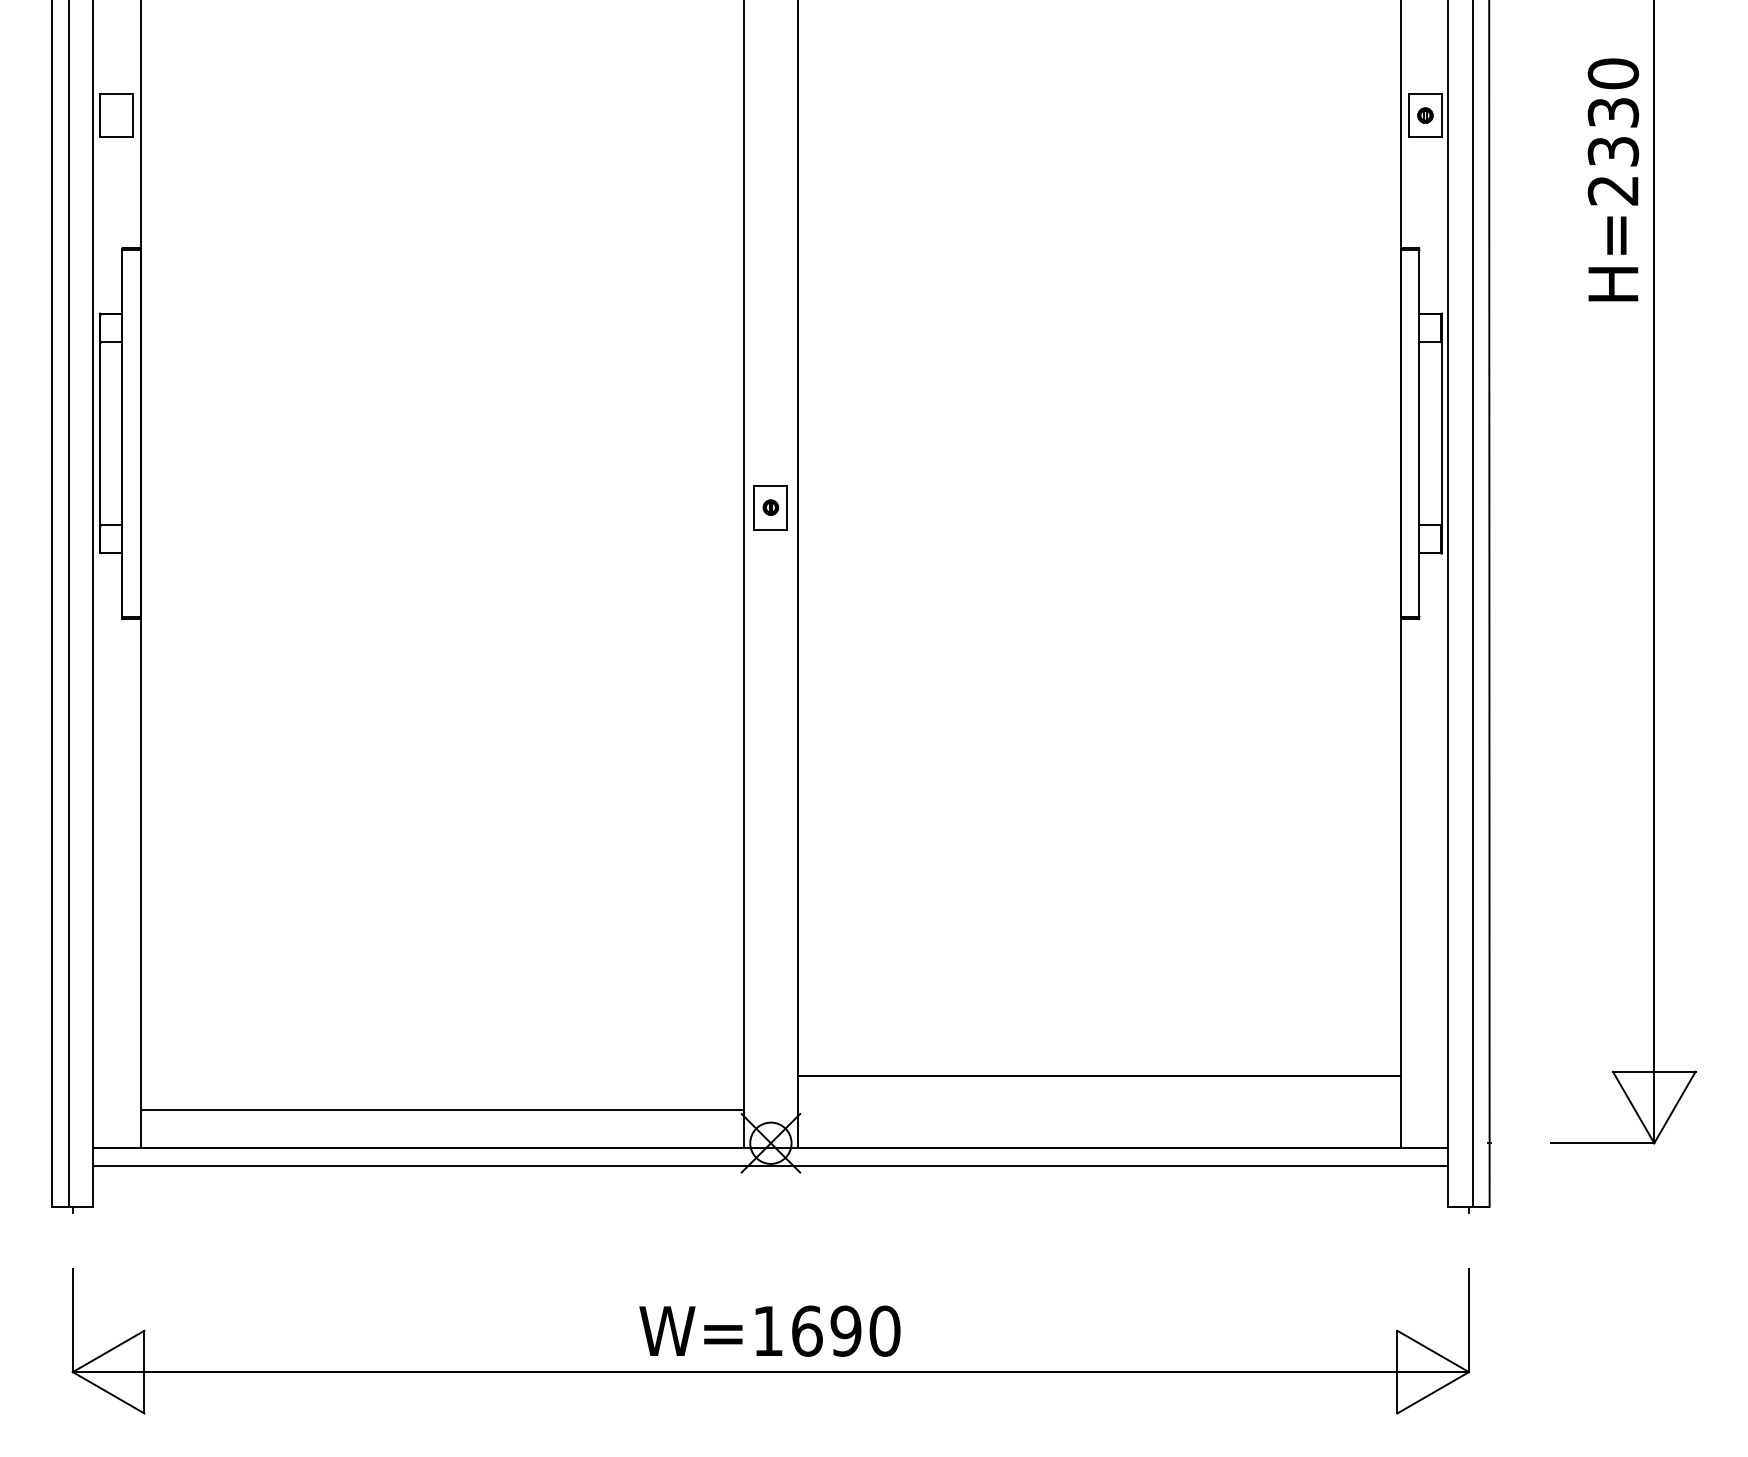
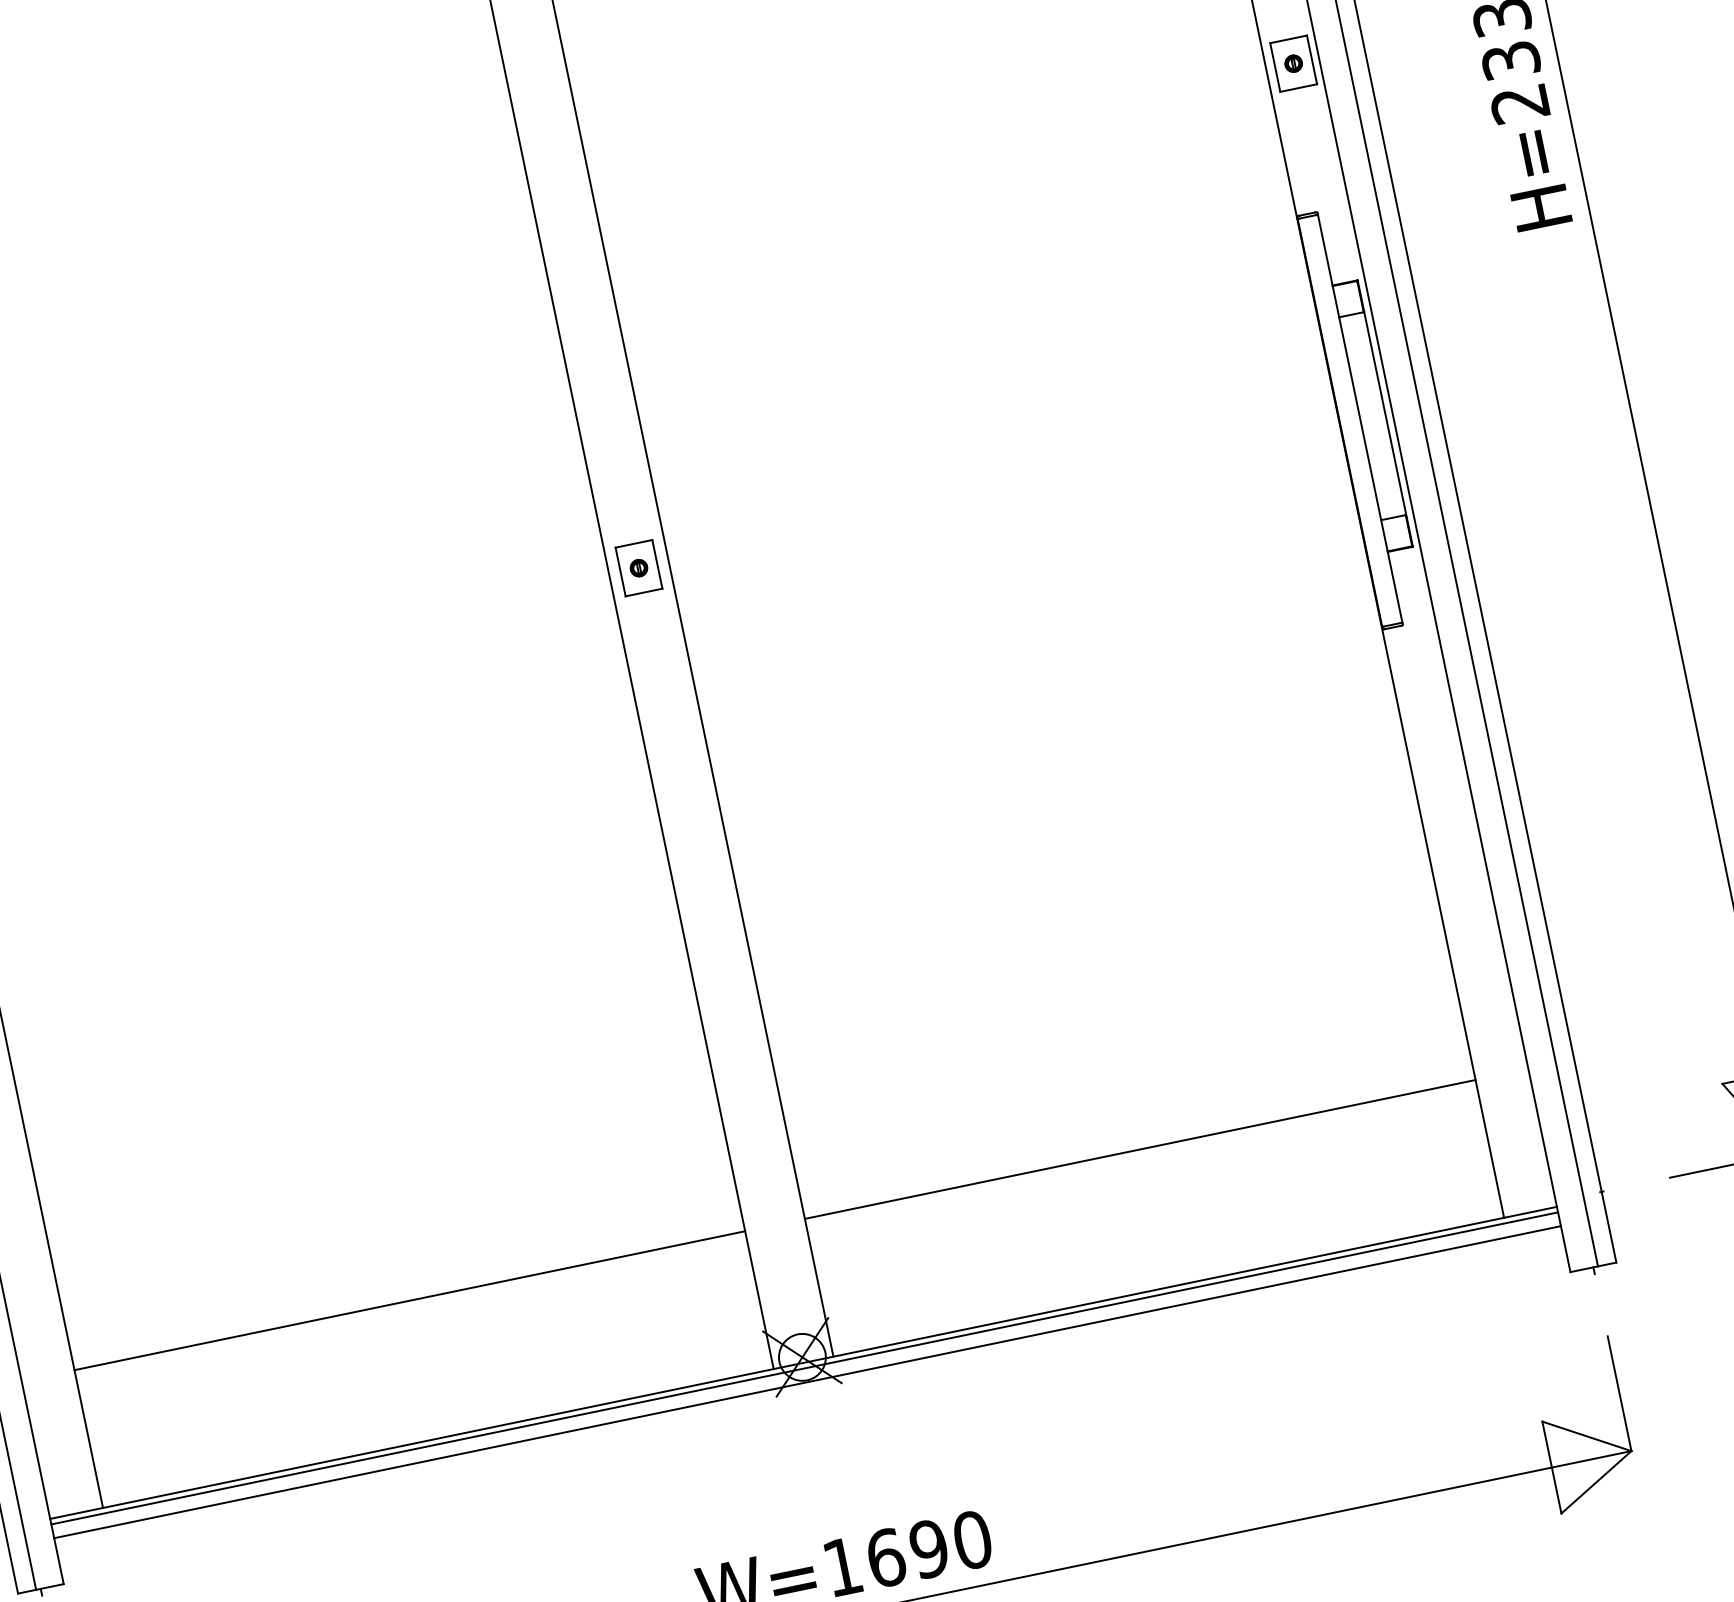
part: (770, 507) -> (638, 568), moved
line: (1098, 1076) -> (1139, 1149), moved
line: (442, 1110) -> (409, 1300), moved
line: (770, 1153) -> (804, 1368), added

